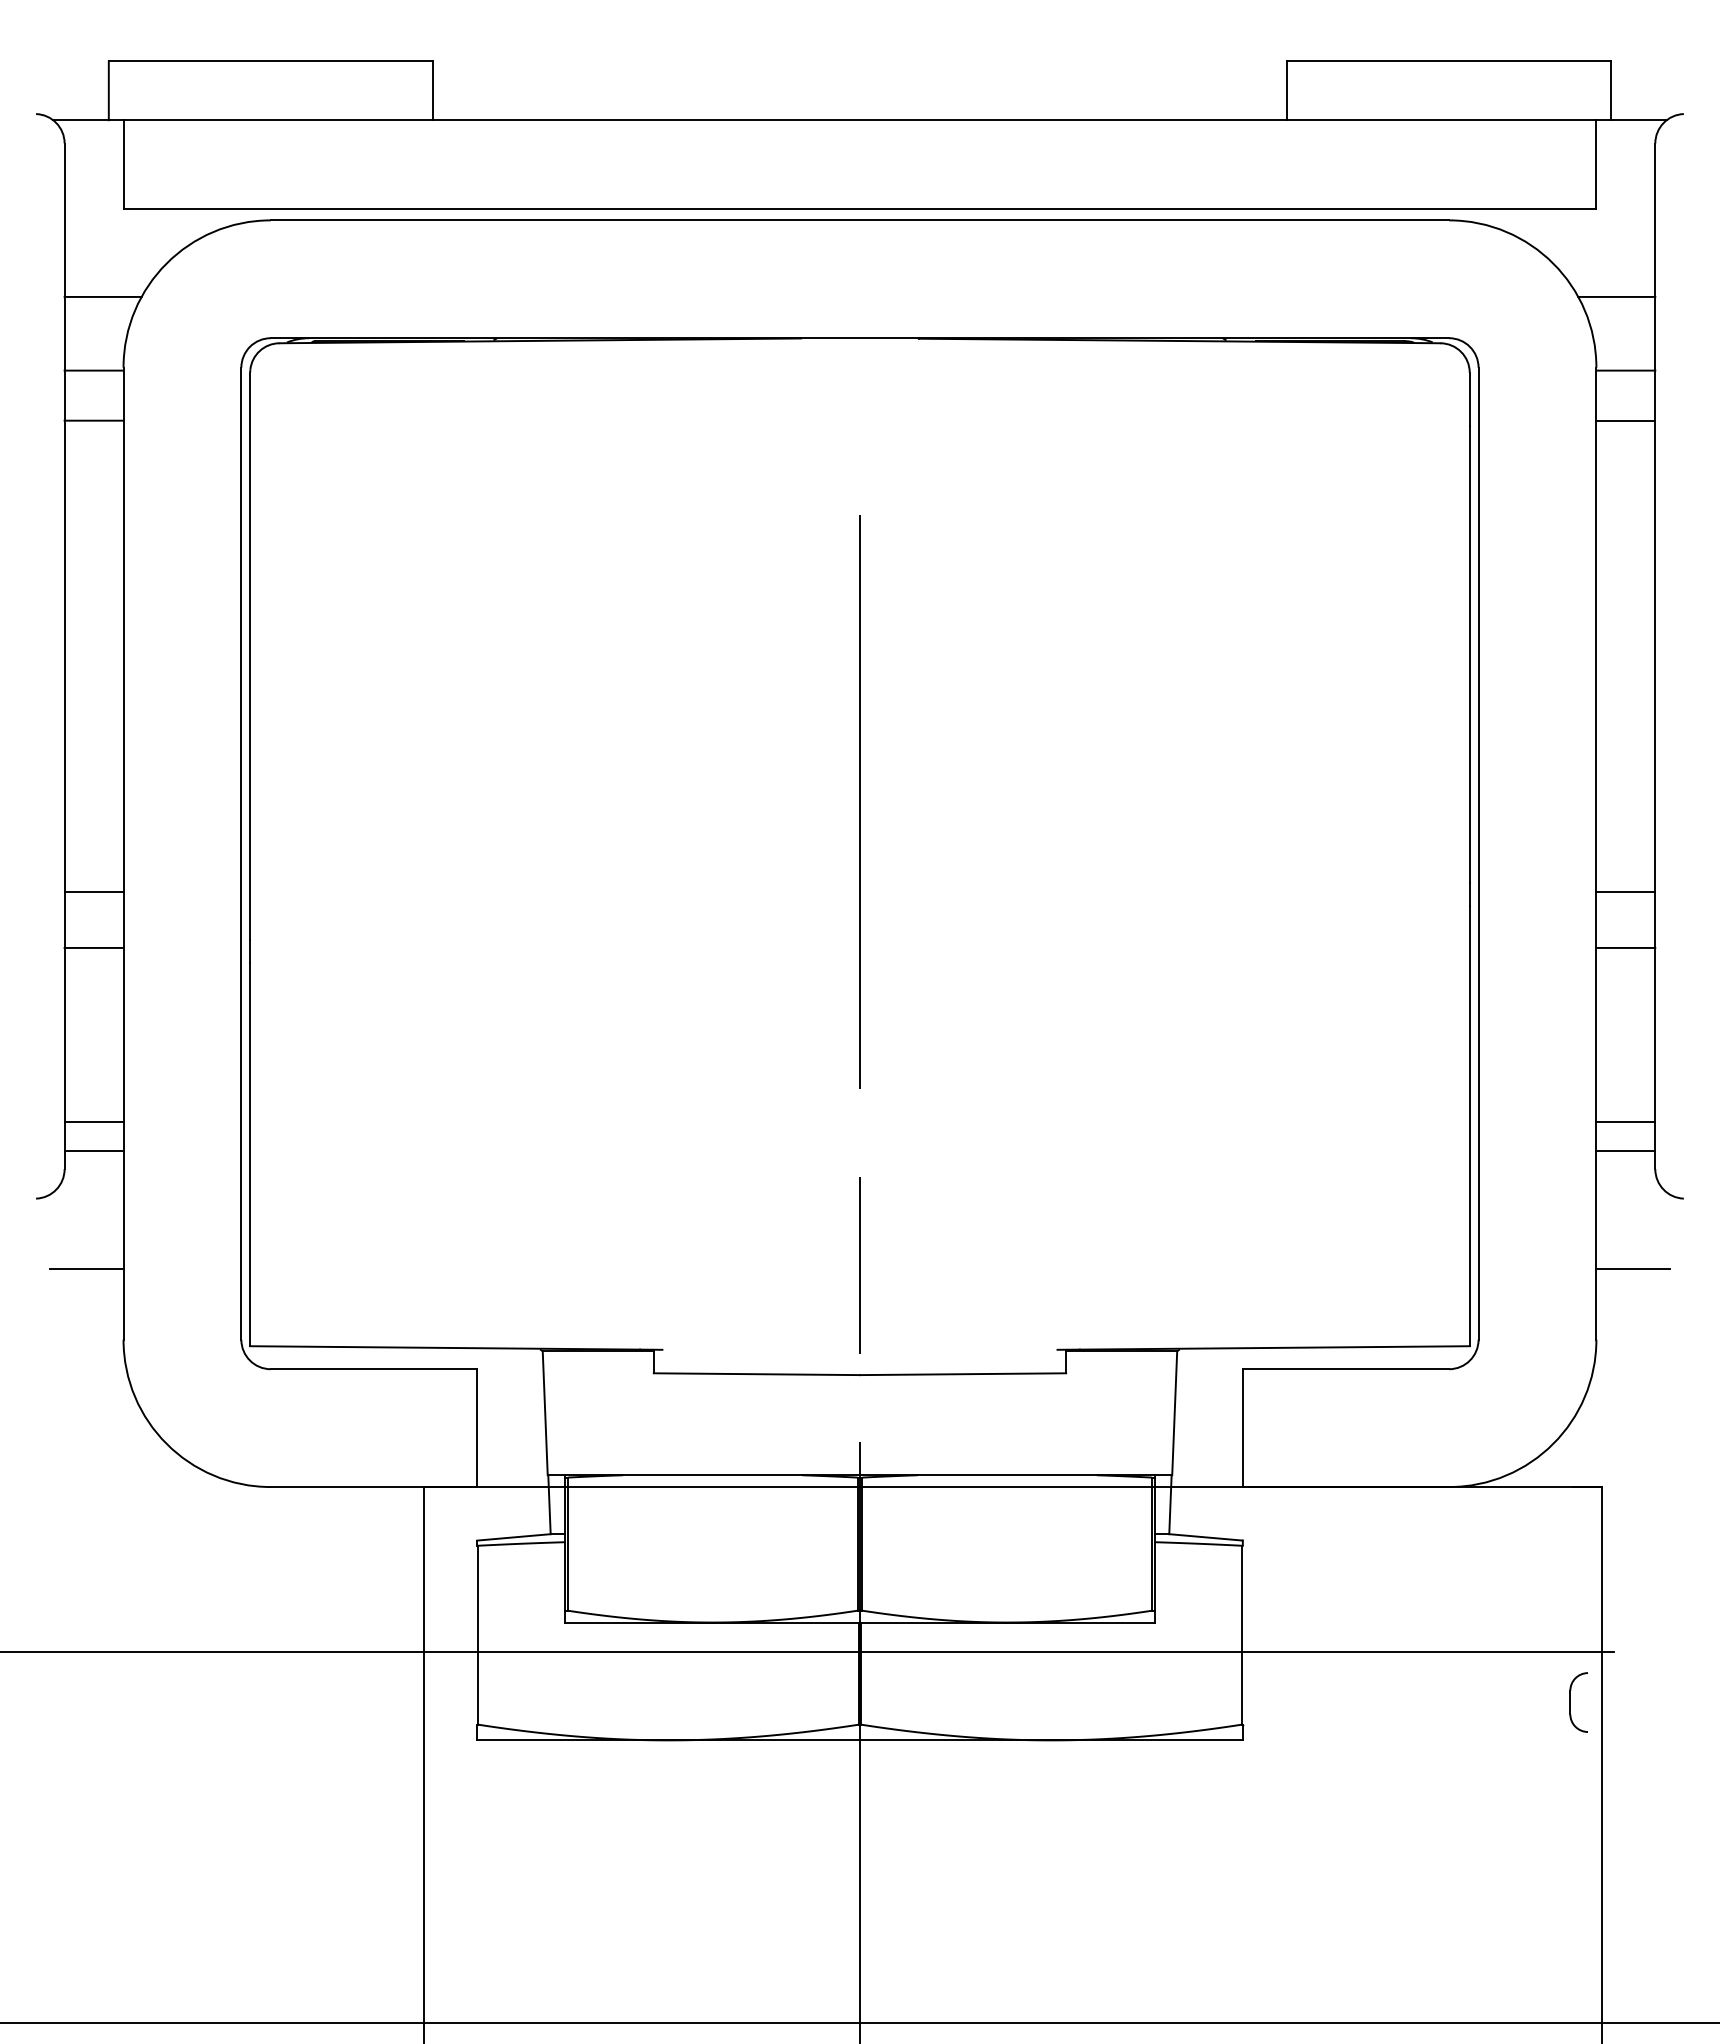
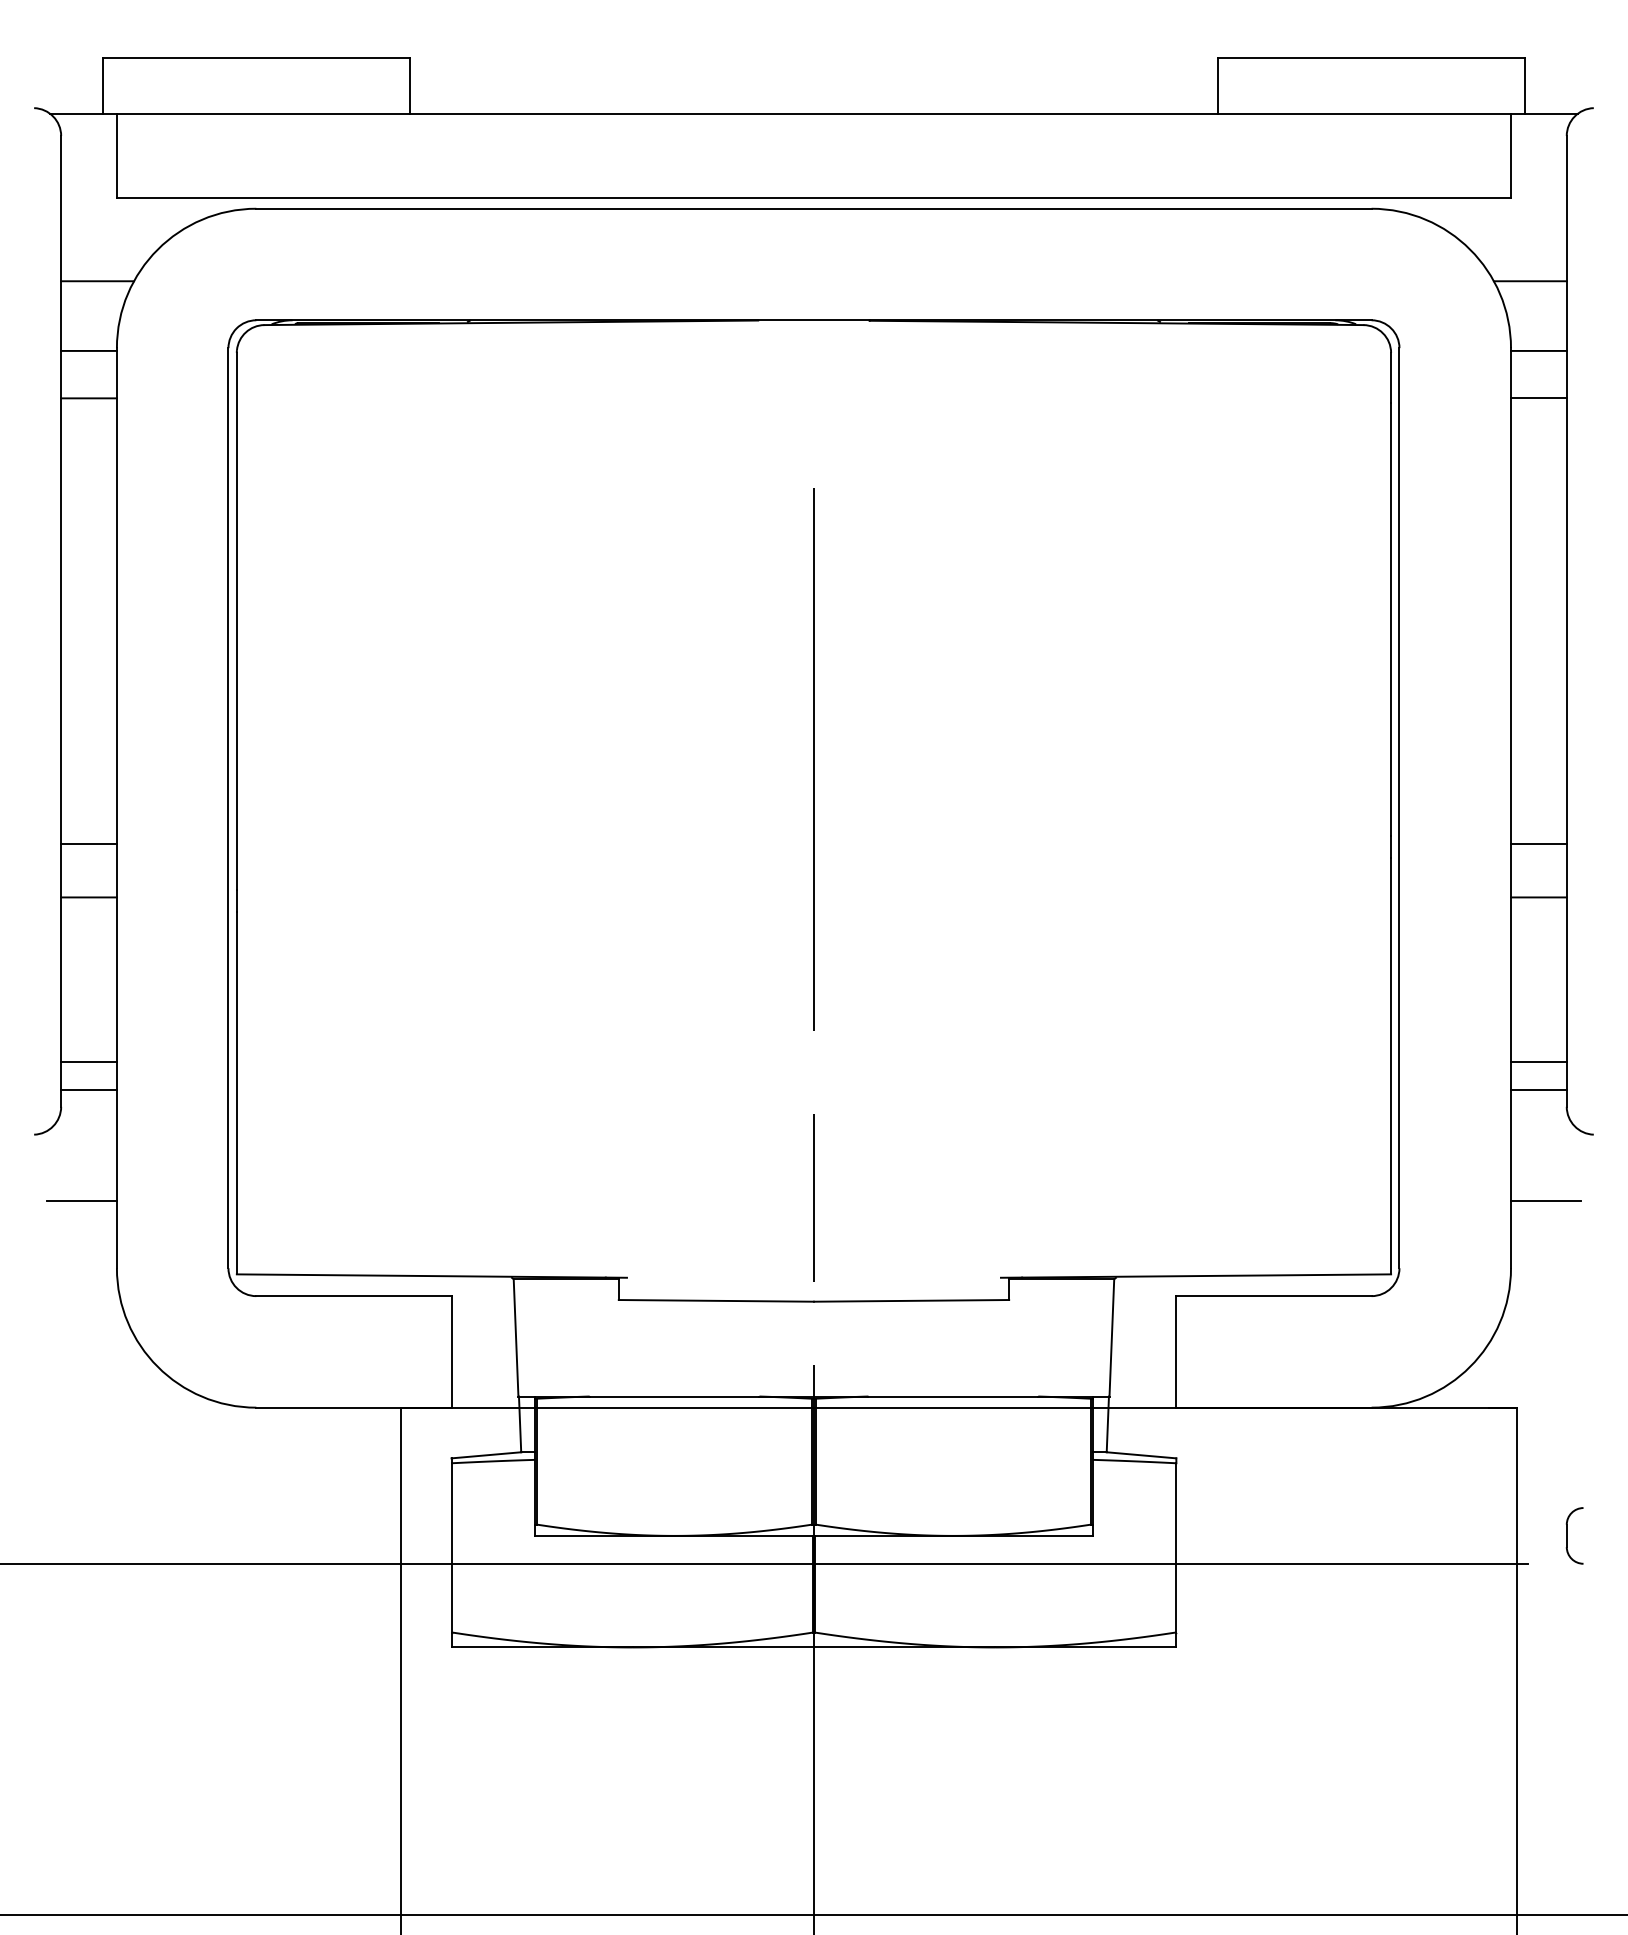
part: (1570, 1702) -> (1566, 1535), moved

